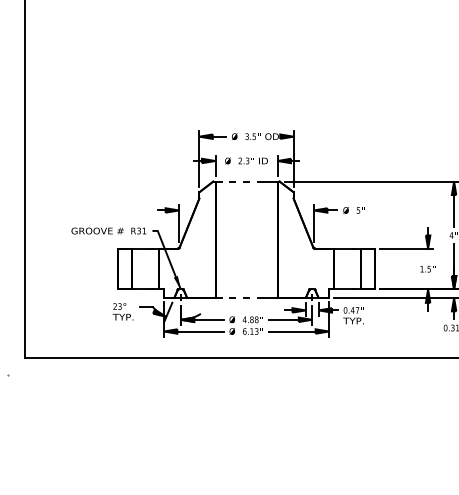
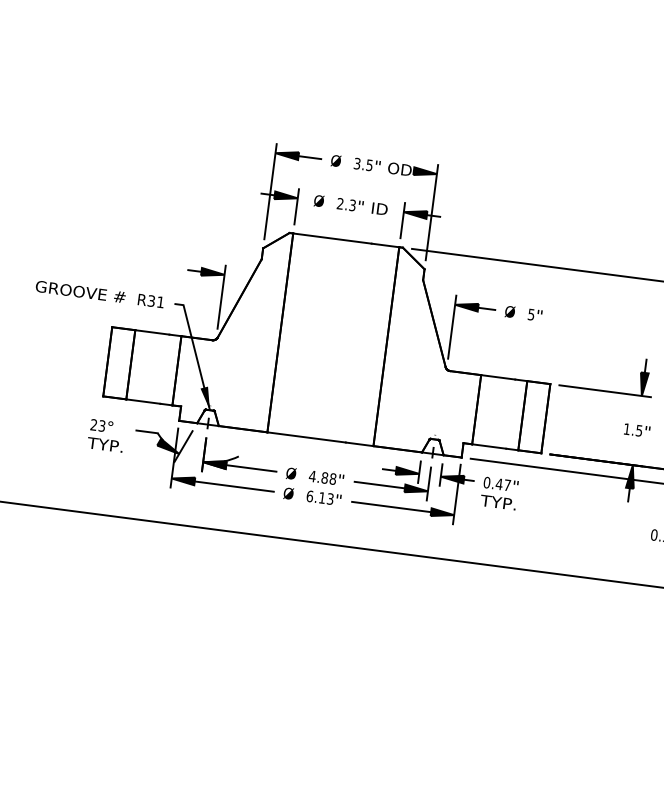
line: (238, 181) -> (332, 238), dashed -> solid
line: (238, 297) -> (306, 436), dashed -> solid

